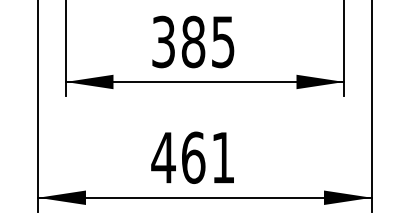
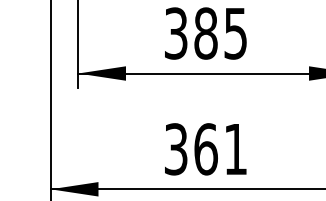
text: (163, 157) -> (176, 149), 461 -> 361

